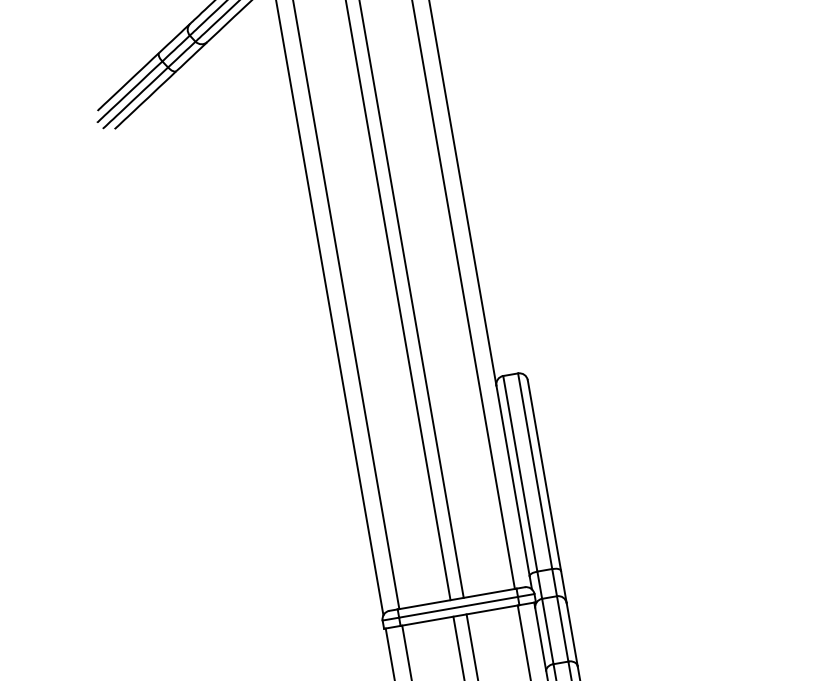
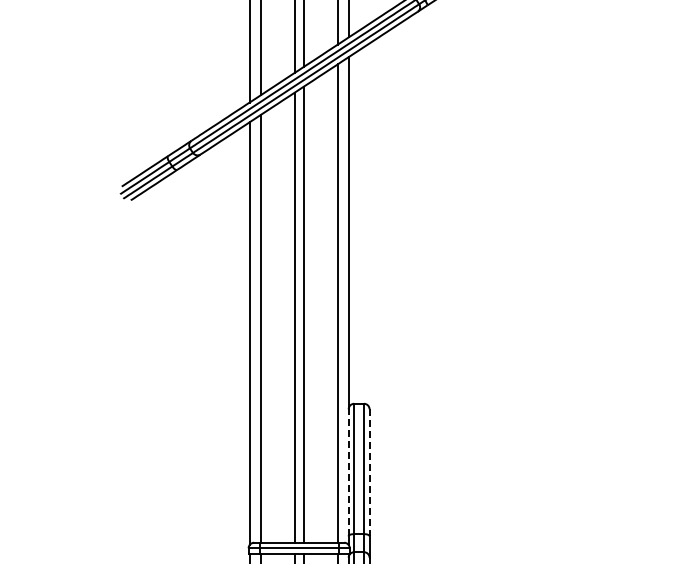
line: (544, 476) -> (369, 473), solid -> dashed
line: (512, 480) -> (348, 472), solid -> dashed

